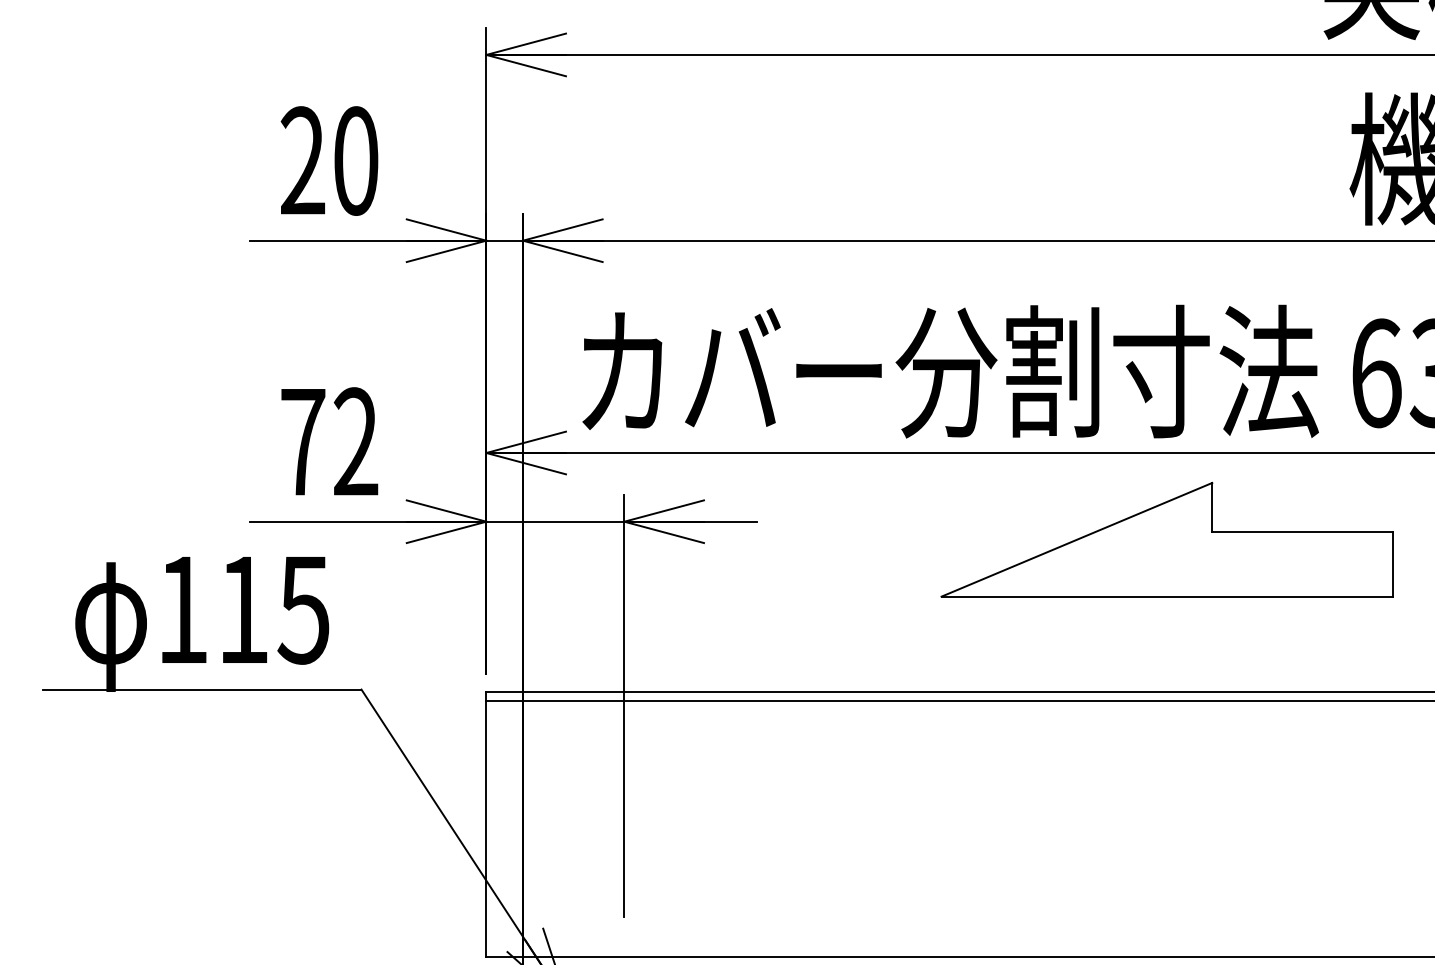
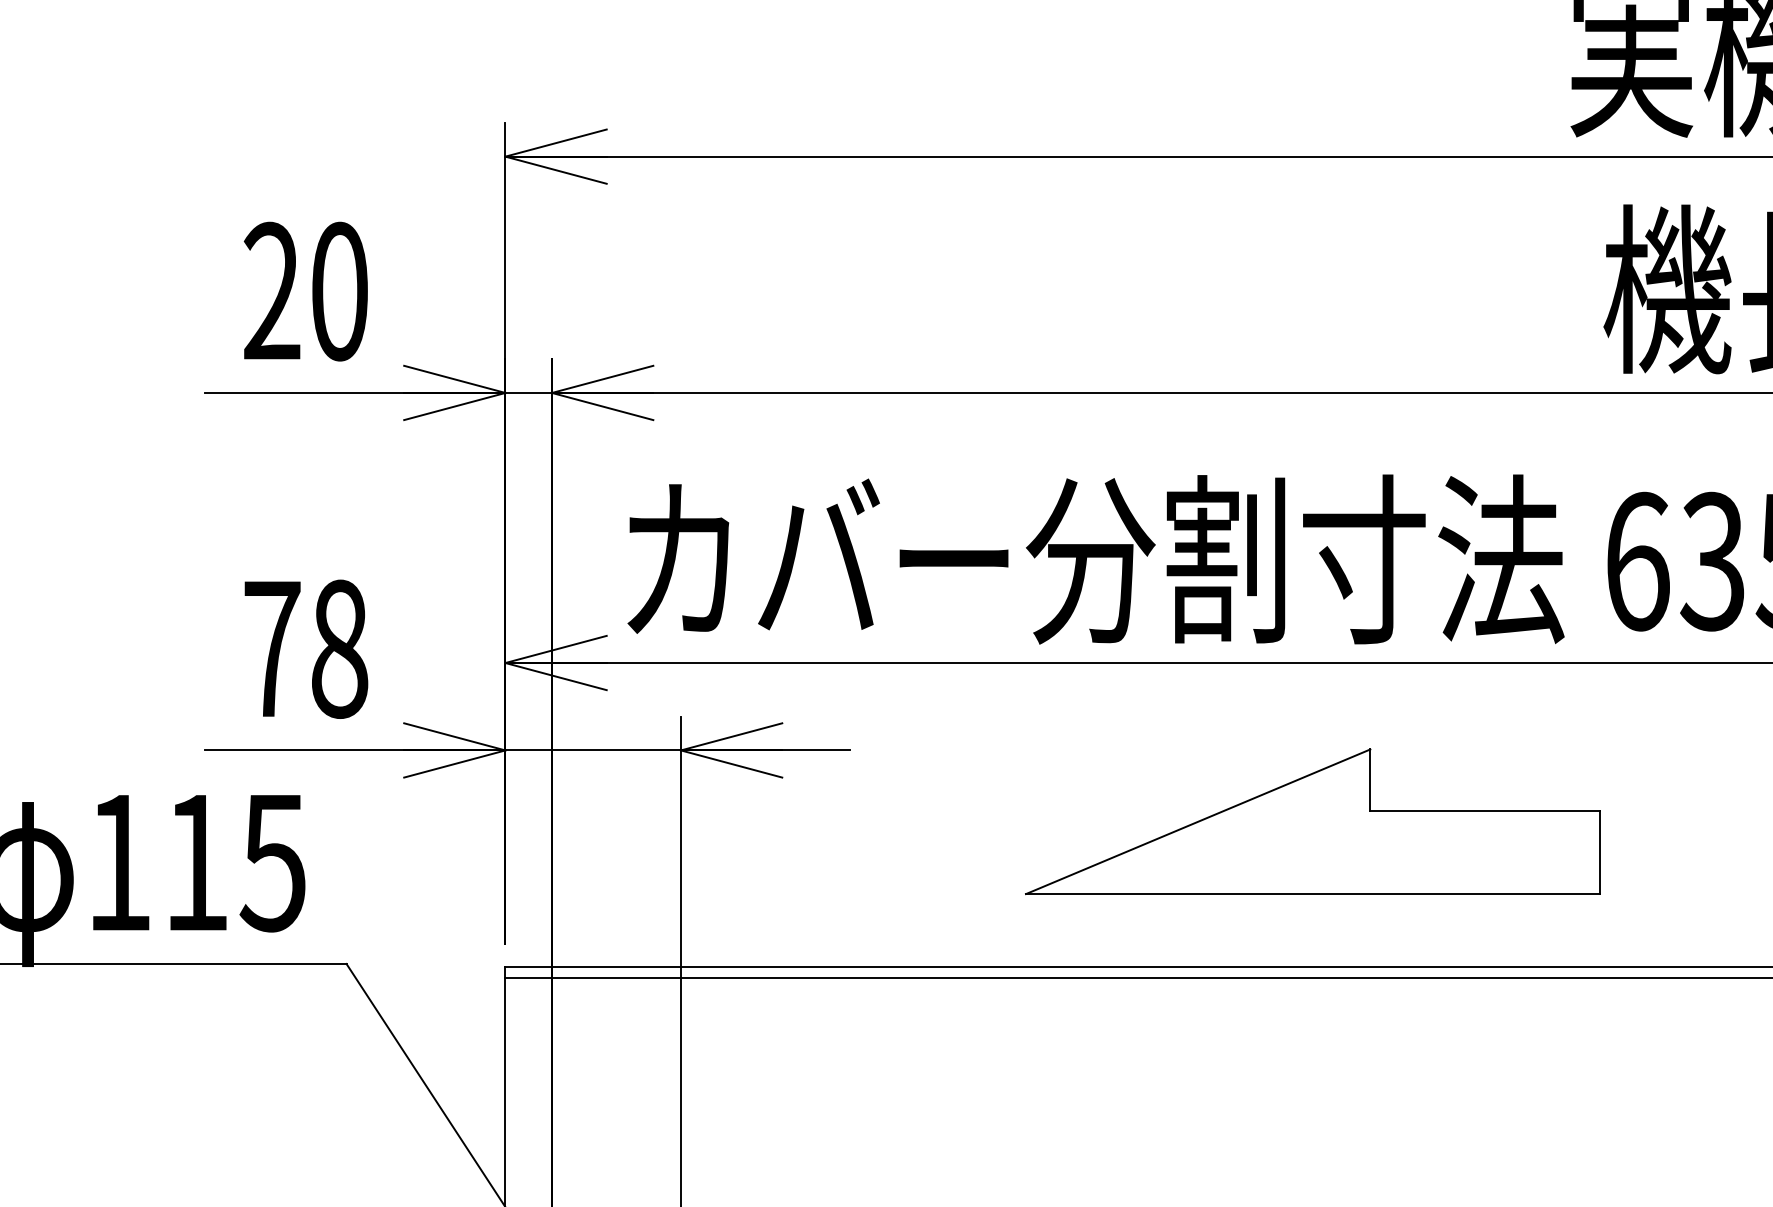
text: (355, 441) -> (338, 648), 72 -> 78
part: (1166, 539) -> (1312, 821), moved

